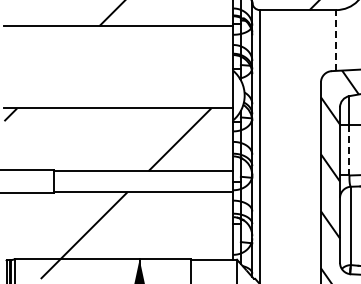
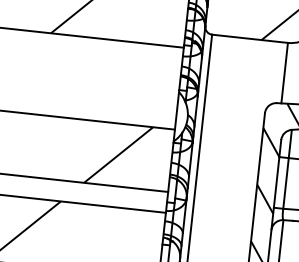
line: (336, 40) -> (284, 73), dashed -> solid
line: (349, 150) -> (286, 183), dashed -> solid

